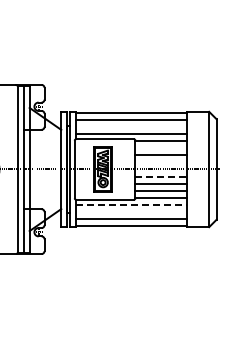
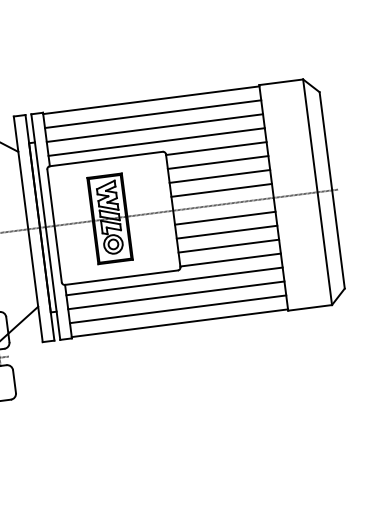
line: (131, 126) -> (154, 127), added
line: (160, 148) -> (217, 163), added
line: (160, 162) -> (220, 190), added
line: (161, 176) -> (226, 217), dashed -> solid
line: (132, 205) -> (176, 281), dashed -> solid
line: (131, 212) -> (176, 295), added

